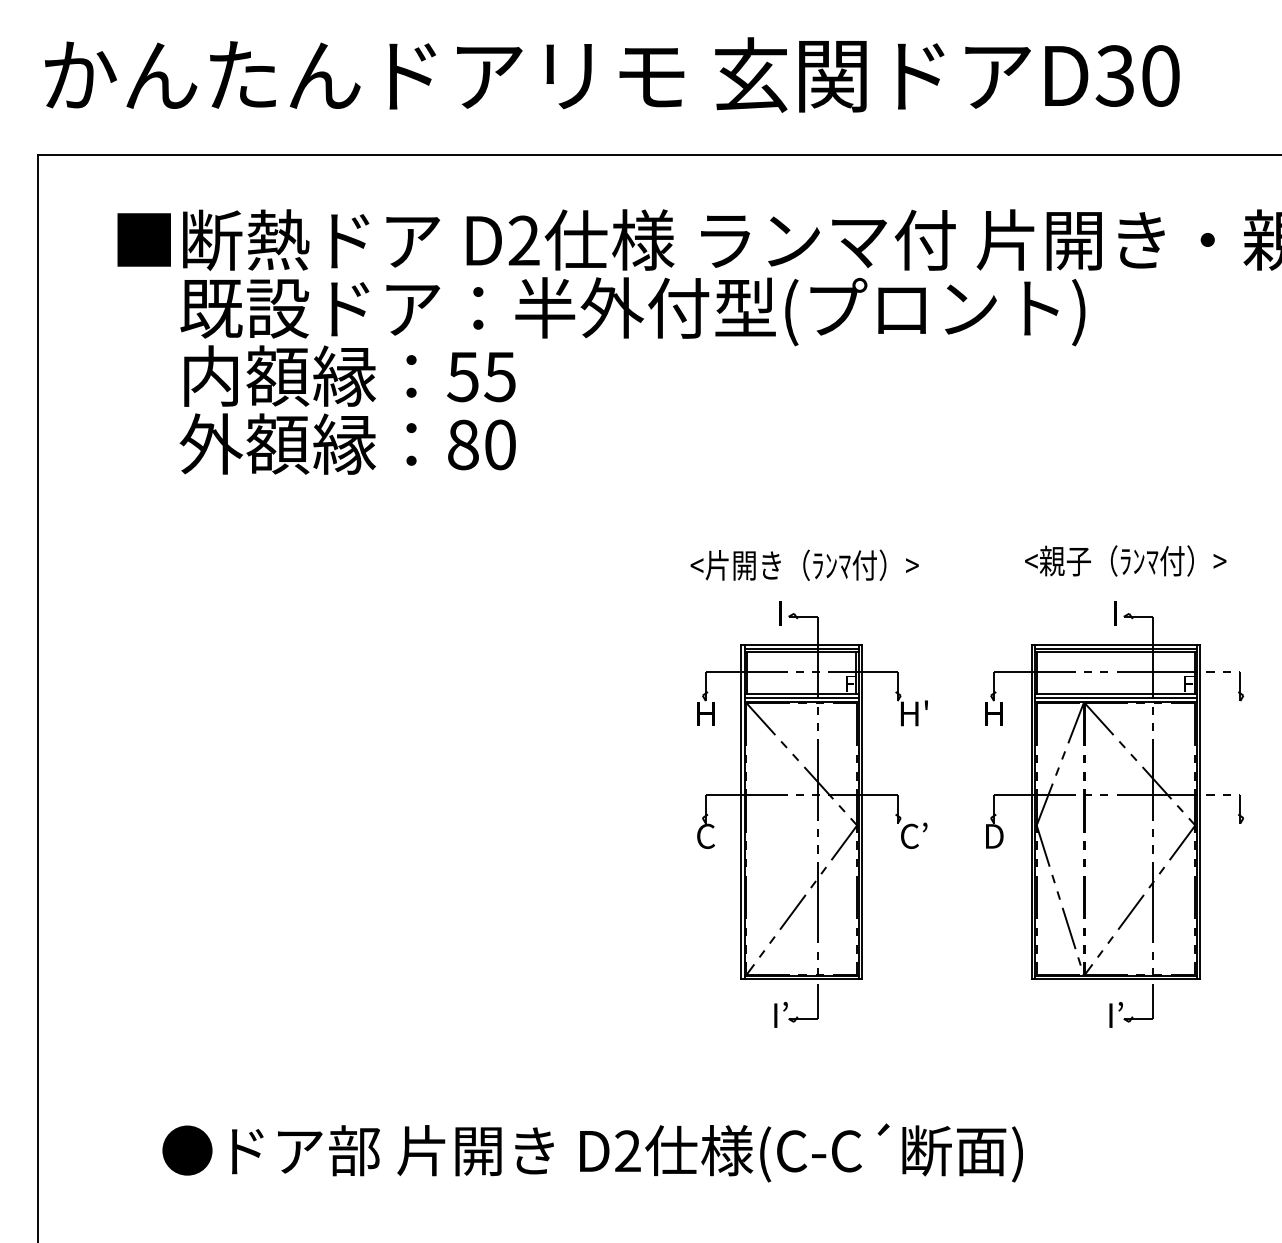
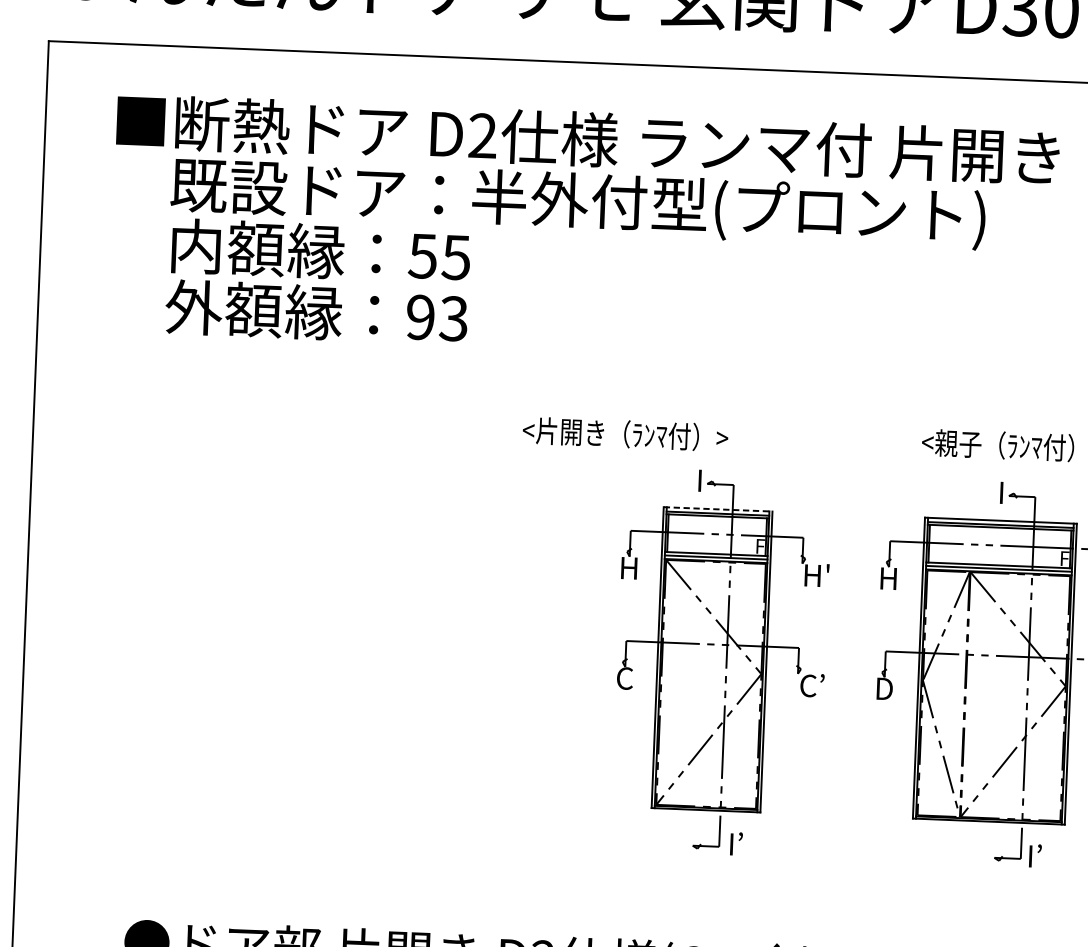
text: (481, 444) -> (437, 317), 80 -> 93
text: (804, 564) -> (625, 433), moved
line: (802, 644) -> (718, 509), solid -> dashed
text: (780, 1014) -> (735, 843), moved
text: (1115, 1014) -> (1034, 855), moved

